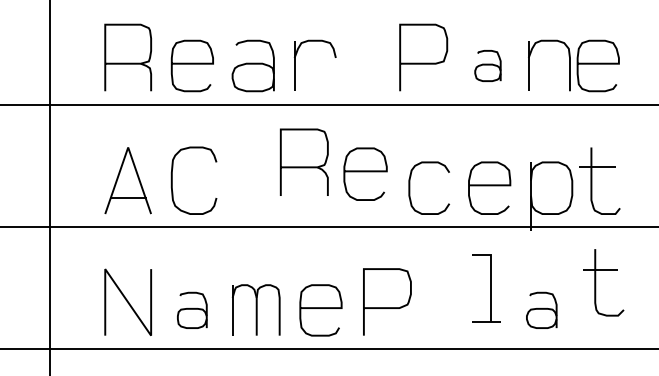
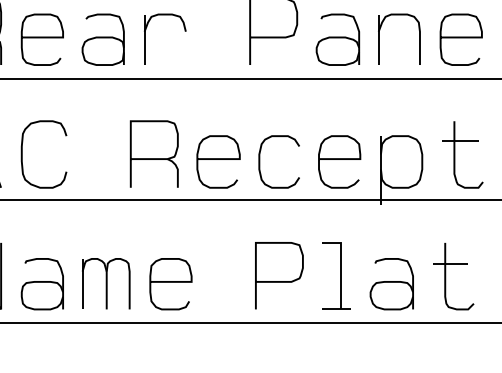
curve: (597, 64) -> (460, 38), moved
part: (487, 65) -> (337, 39), size x1.67
part: (303, 161) -> (153, 153), moved
curve: (365, 172) -> (218, 160), moved
part: (592, 180) -> (455, 154), moved
part: (596, 282) -> (446, 276), moved
part: (486, 288) -> (336, 276), moved
curve: (387, 307) -> (279, 281), moved
part: (191, 310) -> (41, 284), size x1.43
part: (541, 310) -> (391, 284), size x1.43

